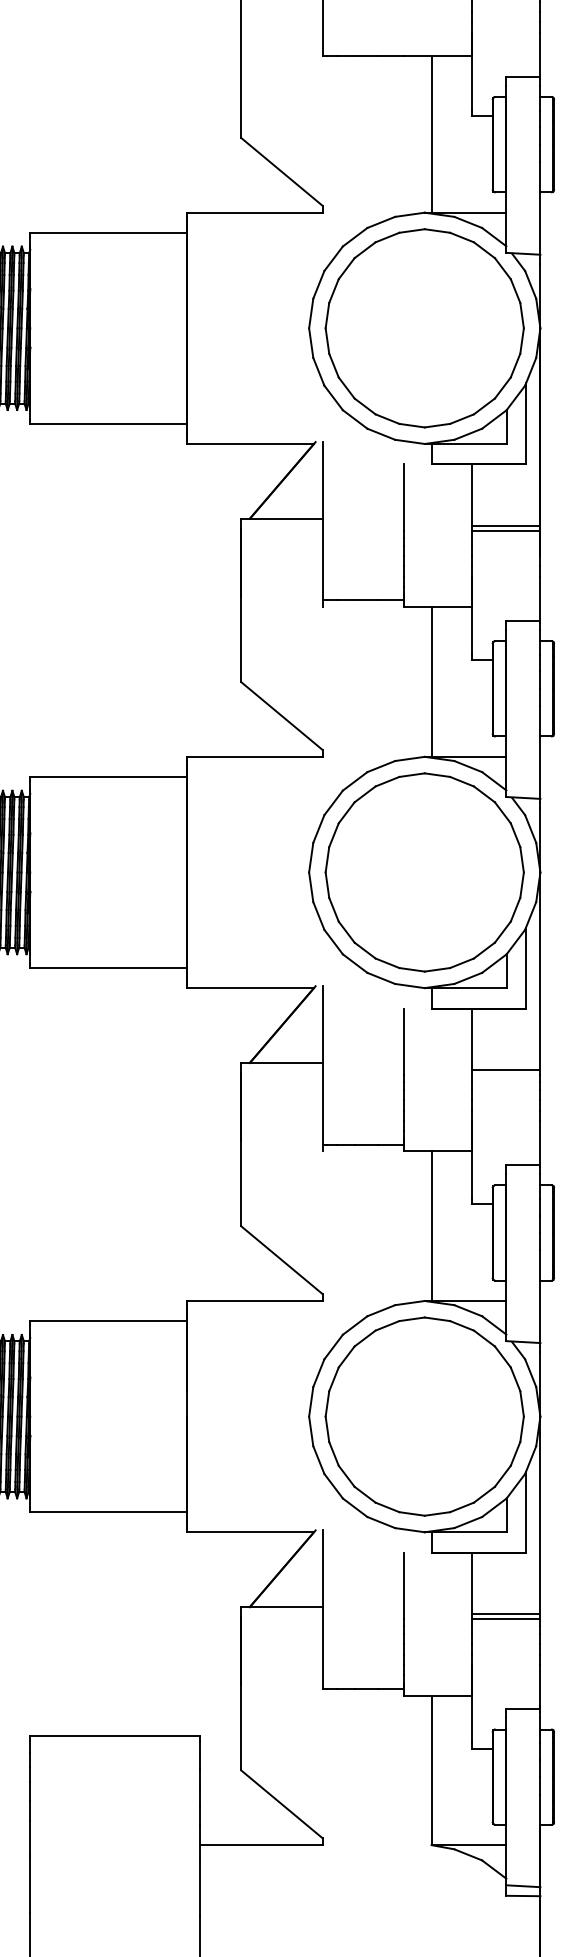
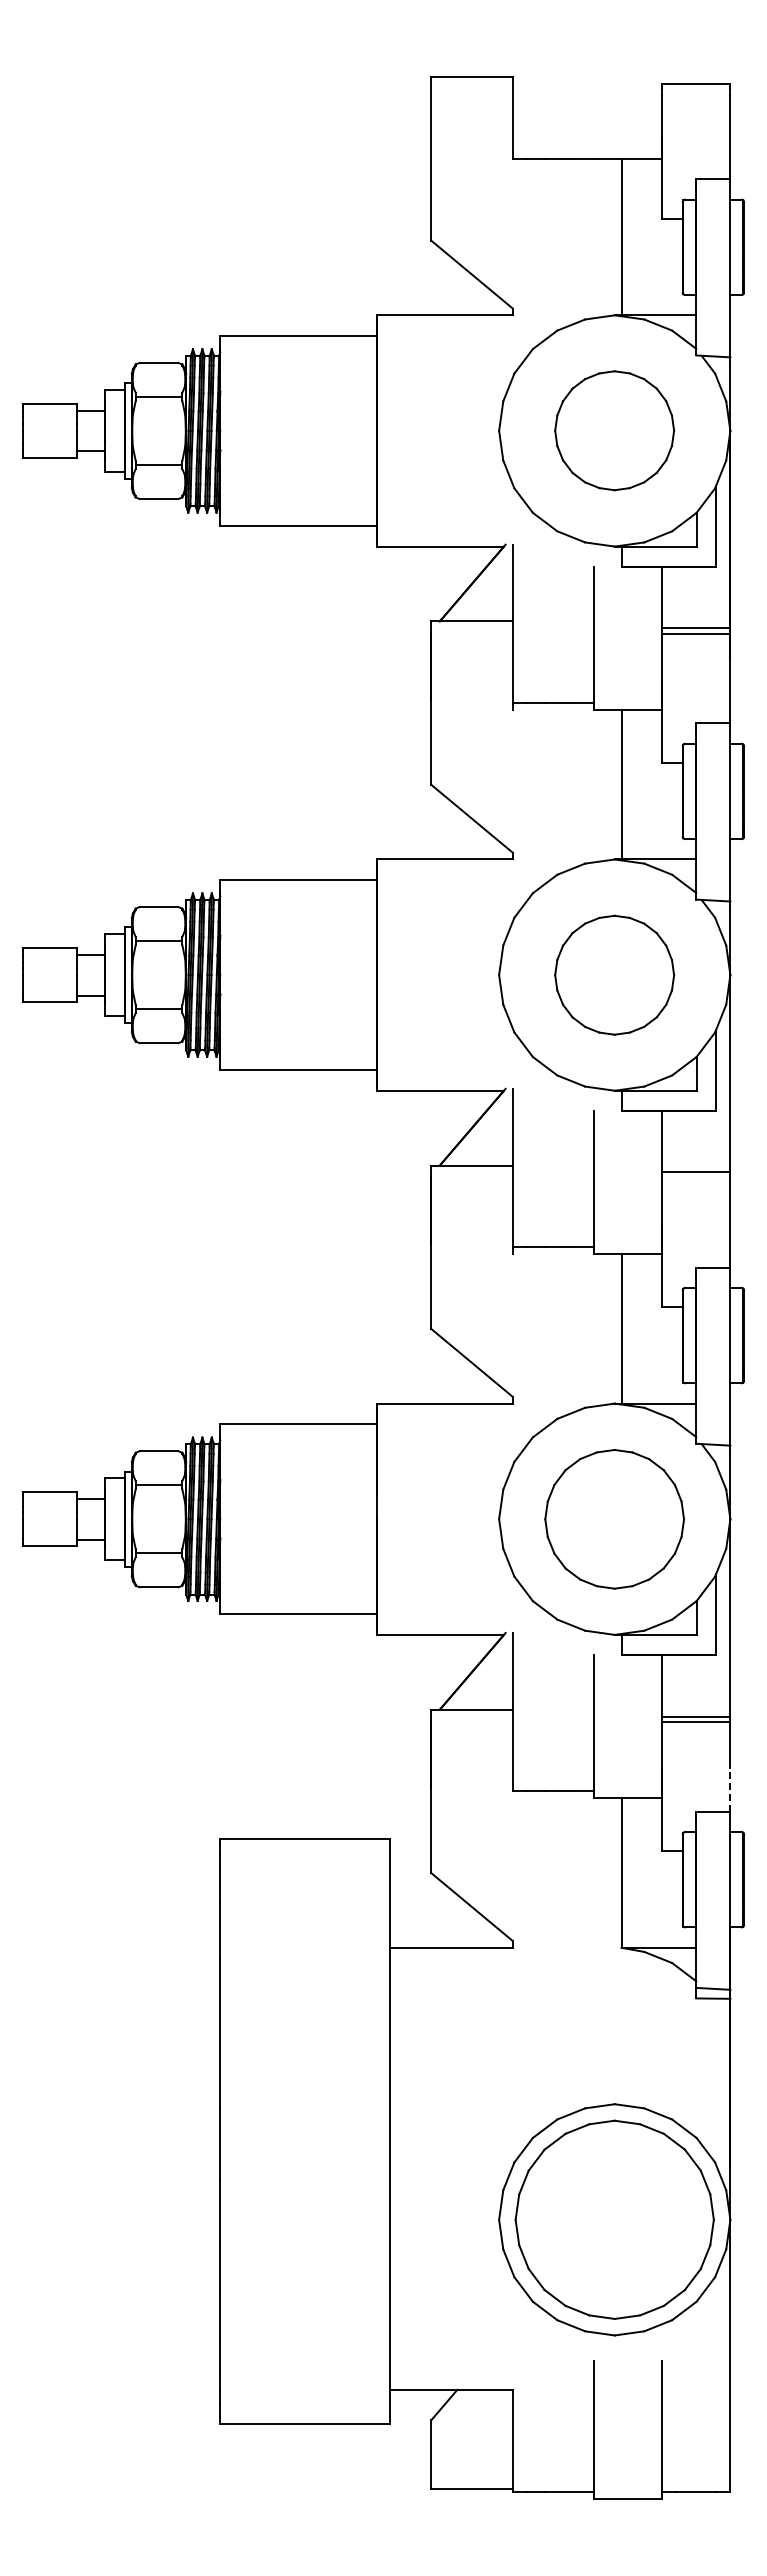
part: (424, 327) -> (614, 430), size x0.6
part: (424, 872) -> (614, 975), size x0.6
part: (424, 1416) -> (614, 1519), size x0.7
line: (540, 1686) -> (730, 1789), solid -> dashed

